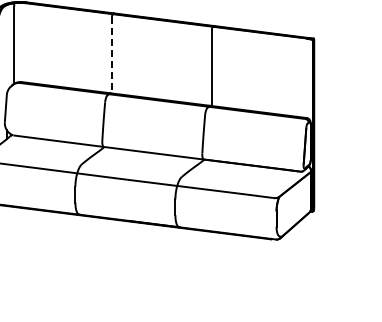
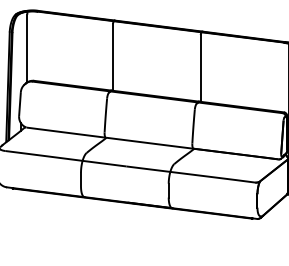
line: (111, 55) -> (112, 57), dashed -> solid

